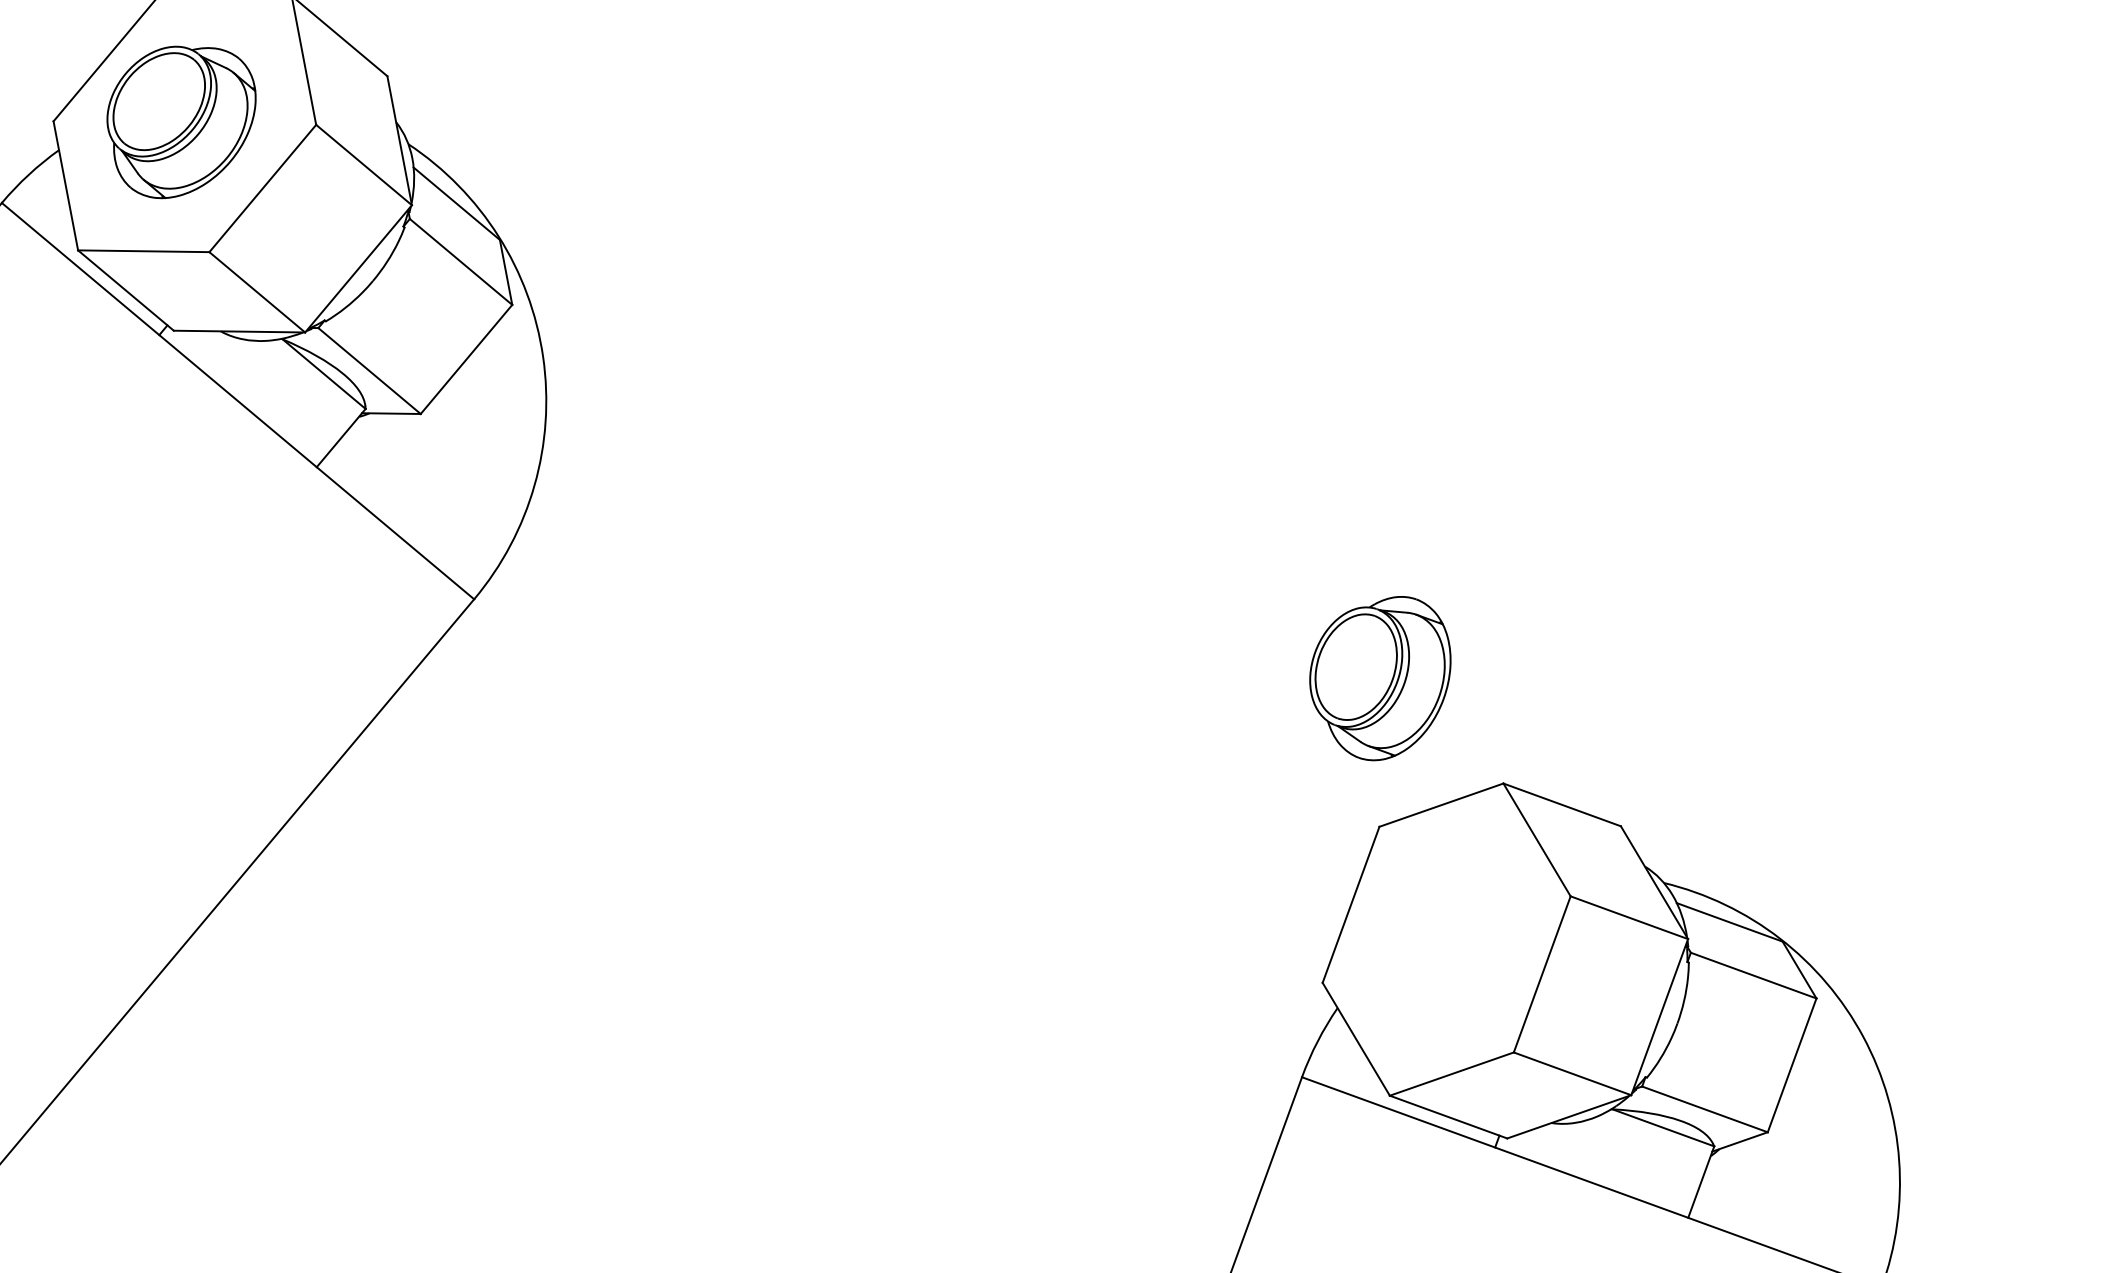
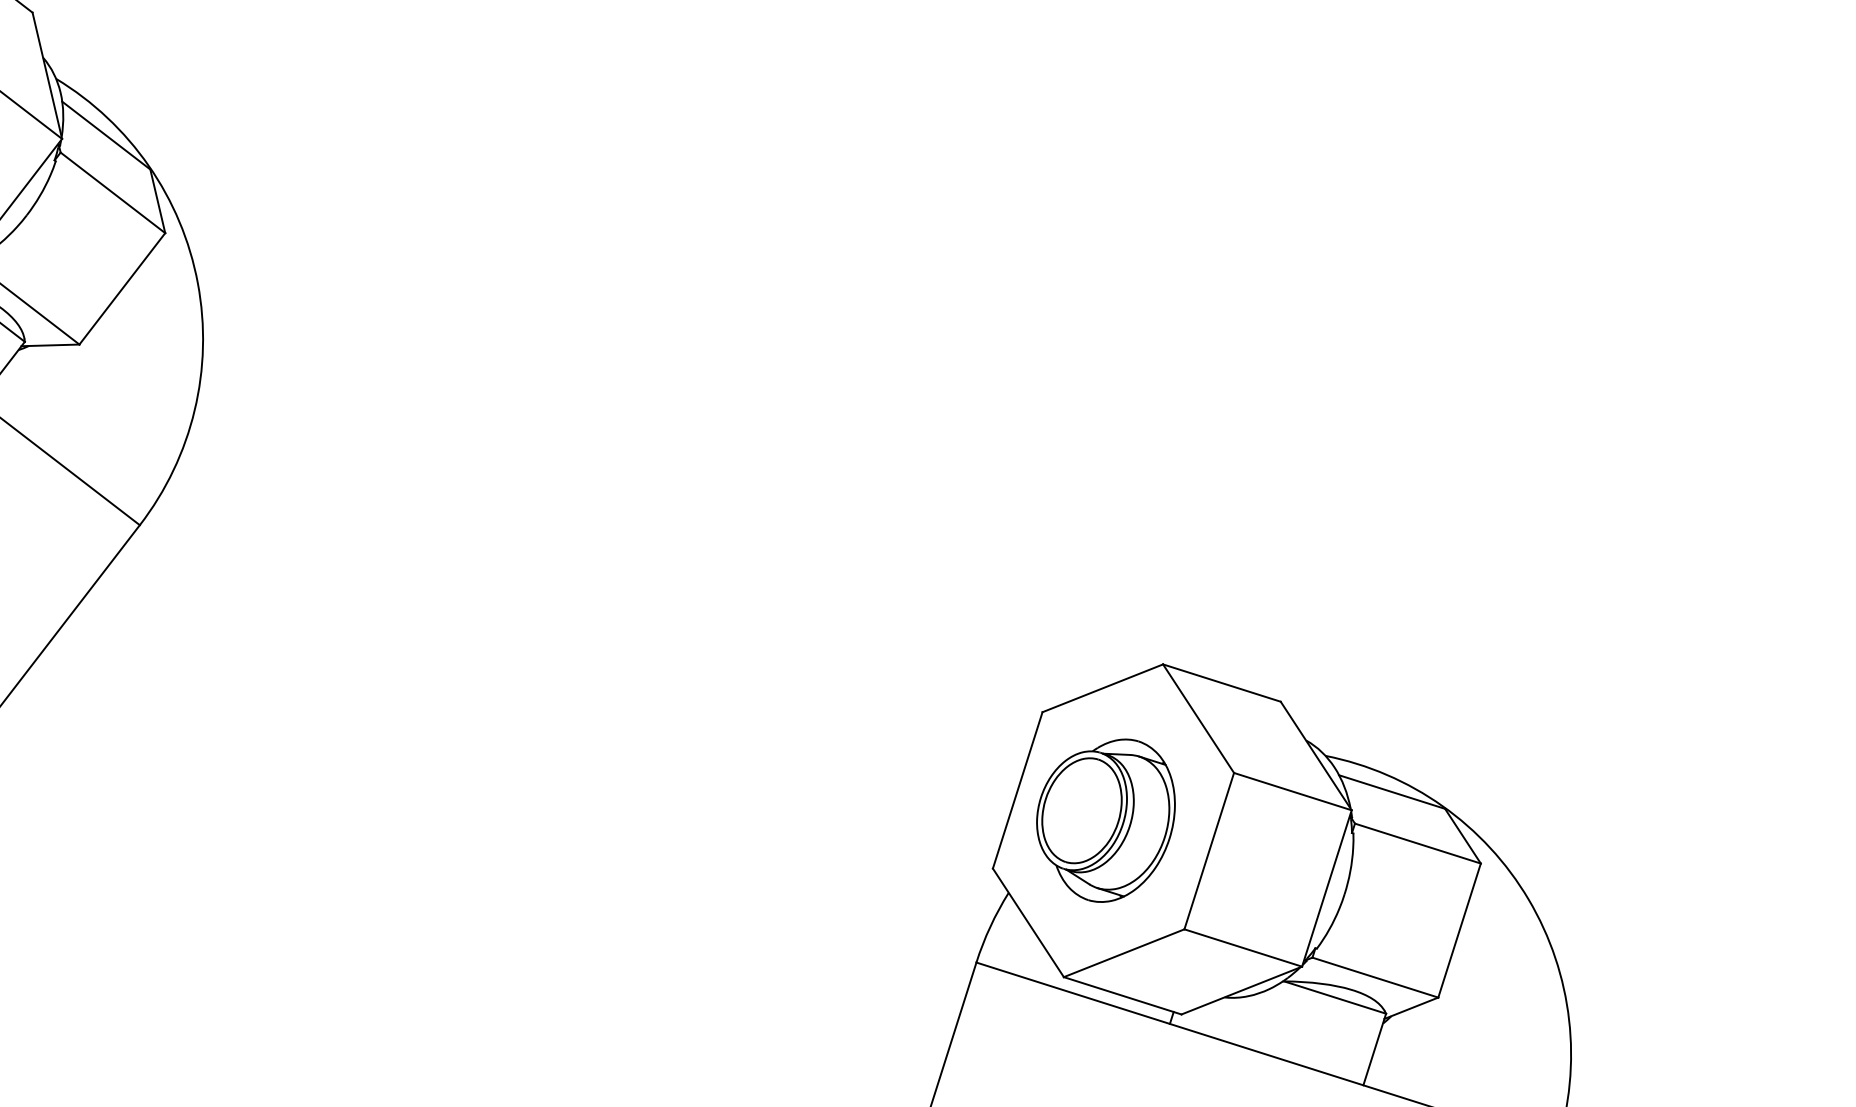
part: (1380, 678) -> (1106, 820), moved

